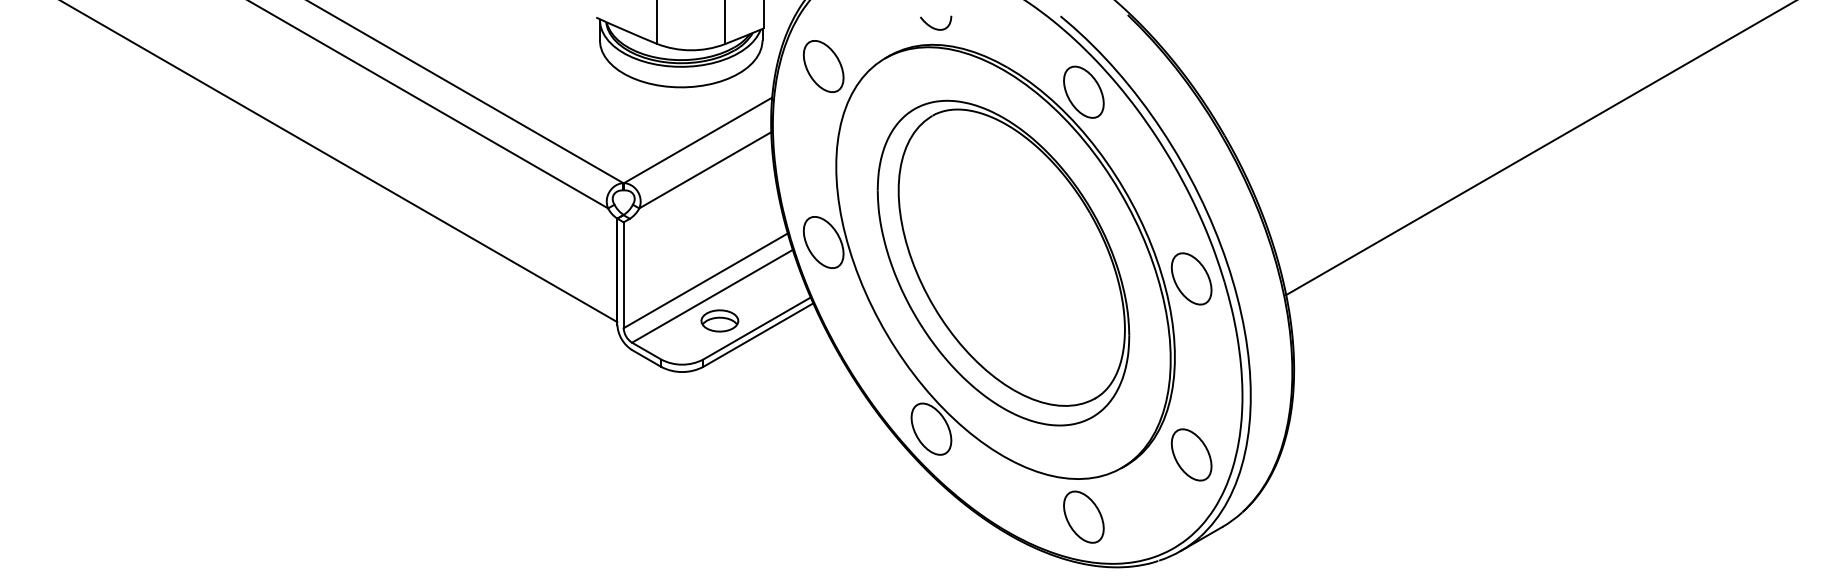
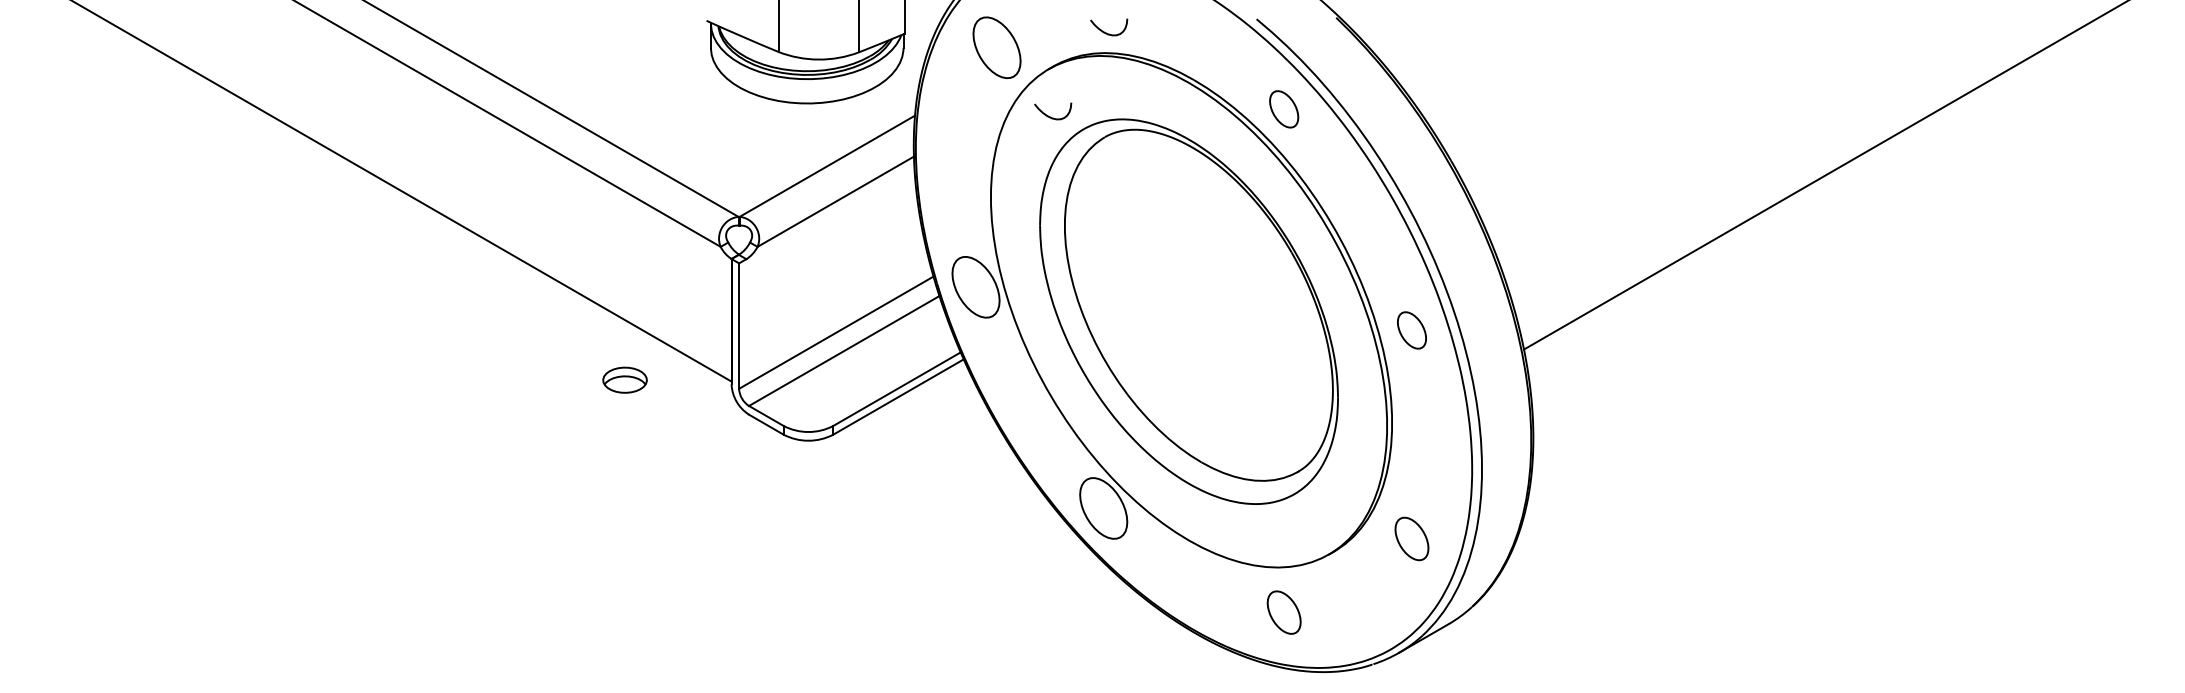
part: (823, 66) -> (996, 47), moved
part: (1083, 92) -> (1283, 109), size x0.6
curve: (886, 98) -> (1050, 116), added
part: (1191, 278) -> (1411, 330), size x0.6
part: (719, 320) -> (624, 379), moved
part: (1191, 454) -> (1411, 538), size x0.7
part: (1083, 517) -> (1283, 612), size x0.7

